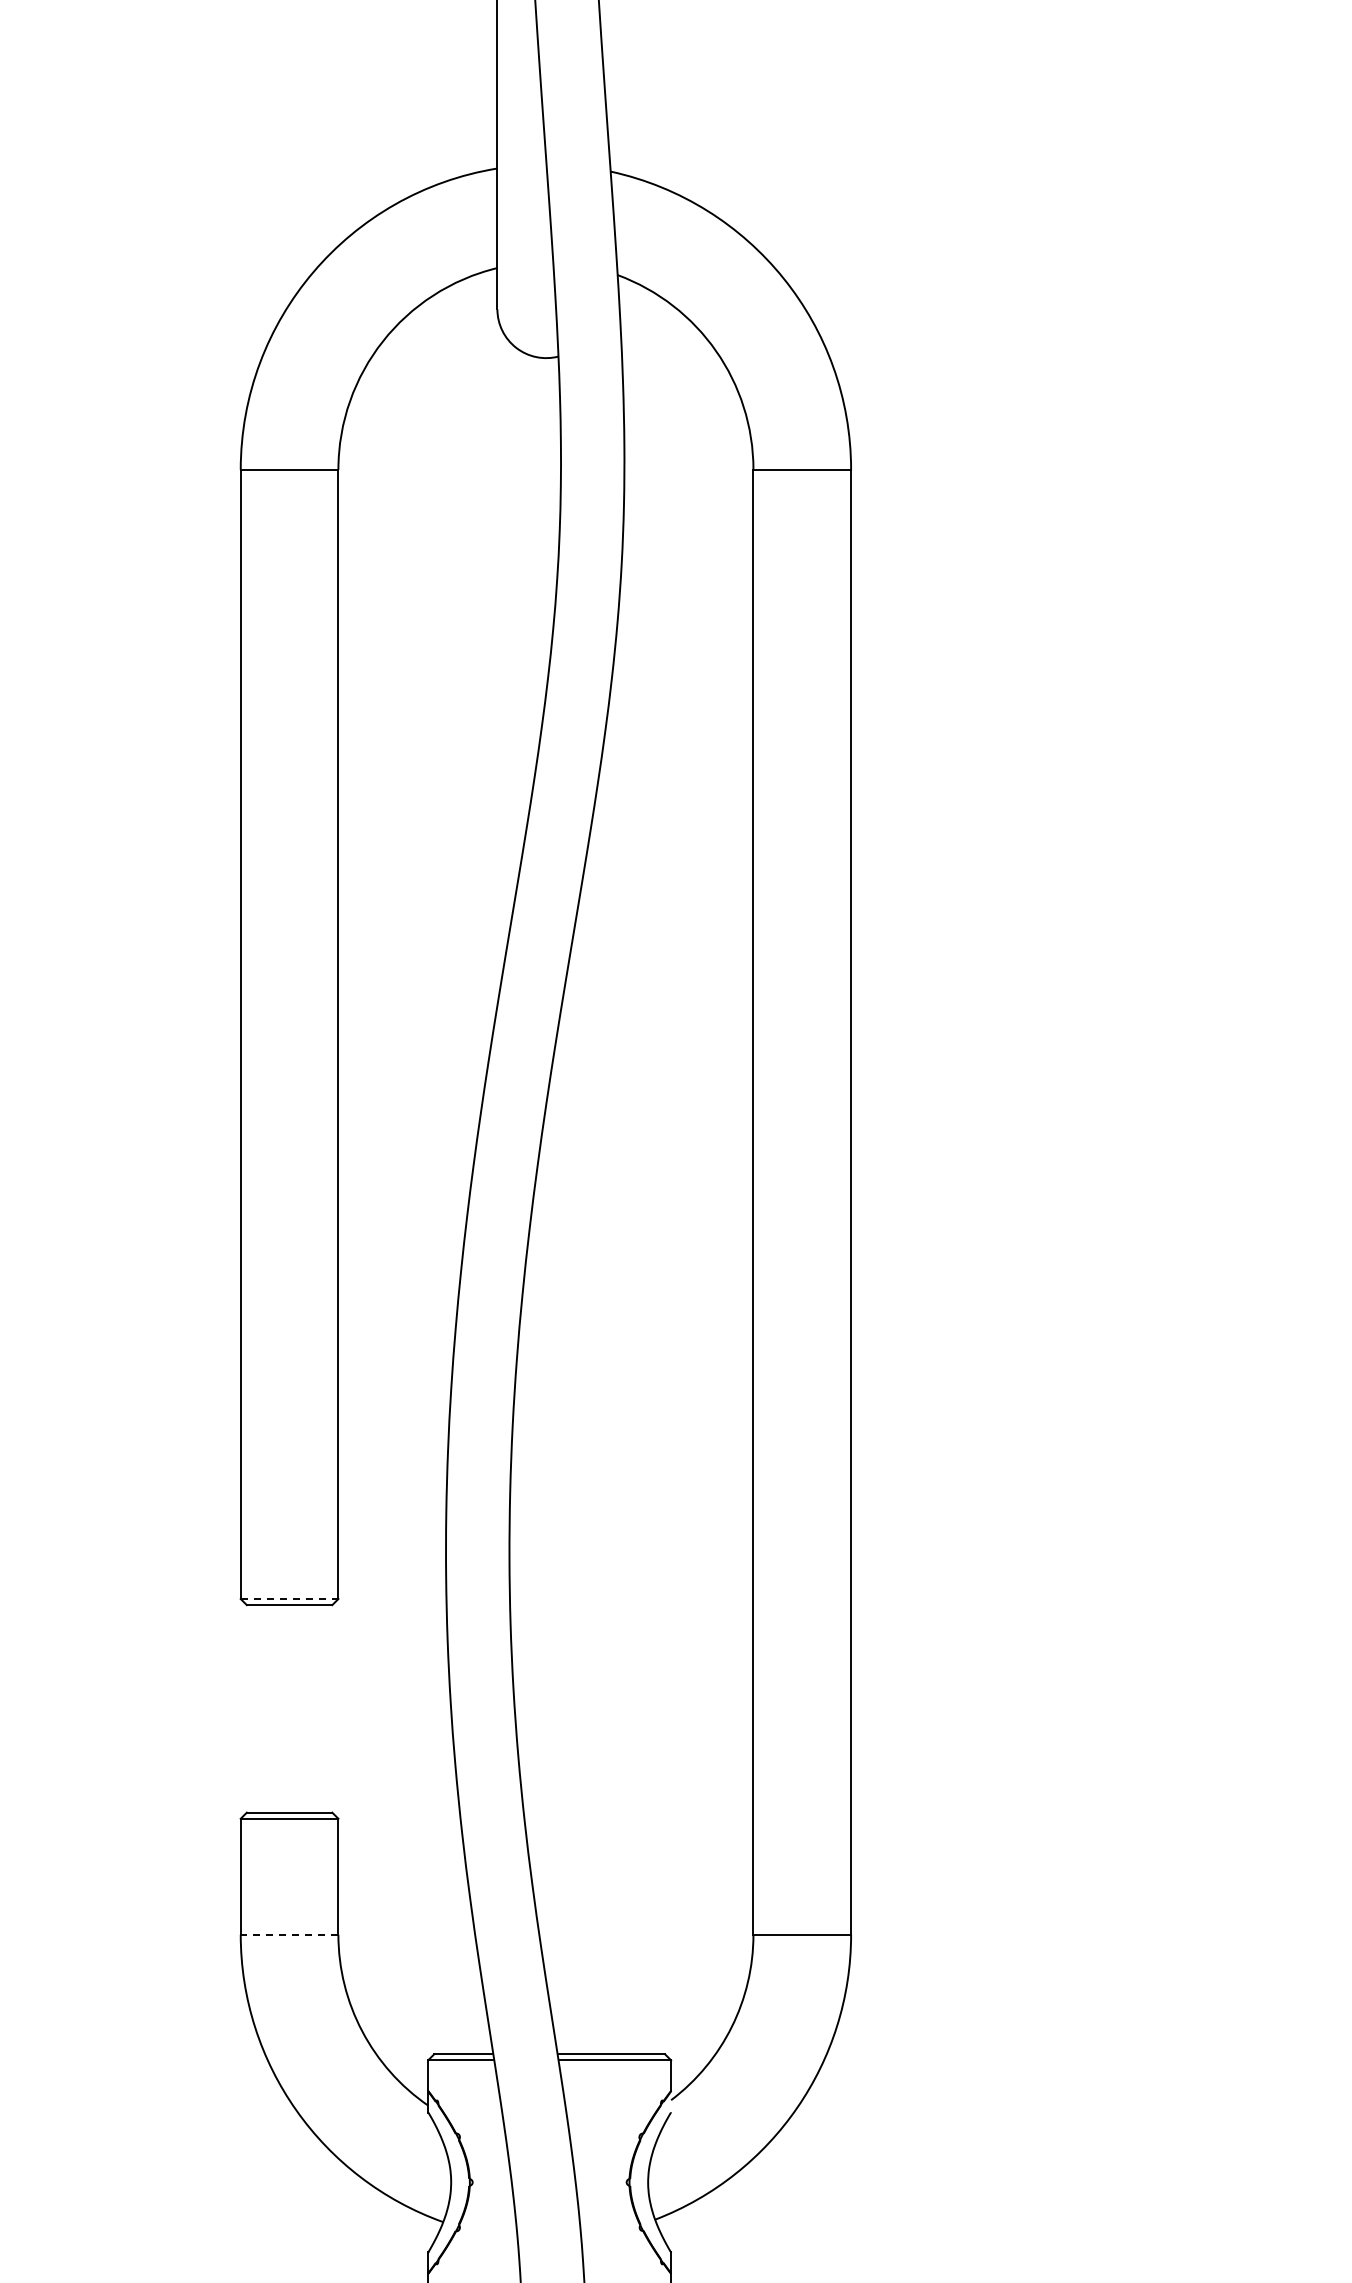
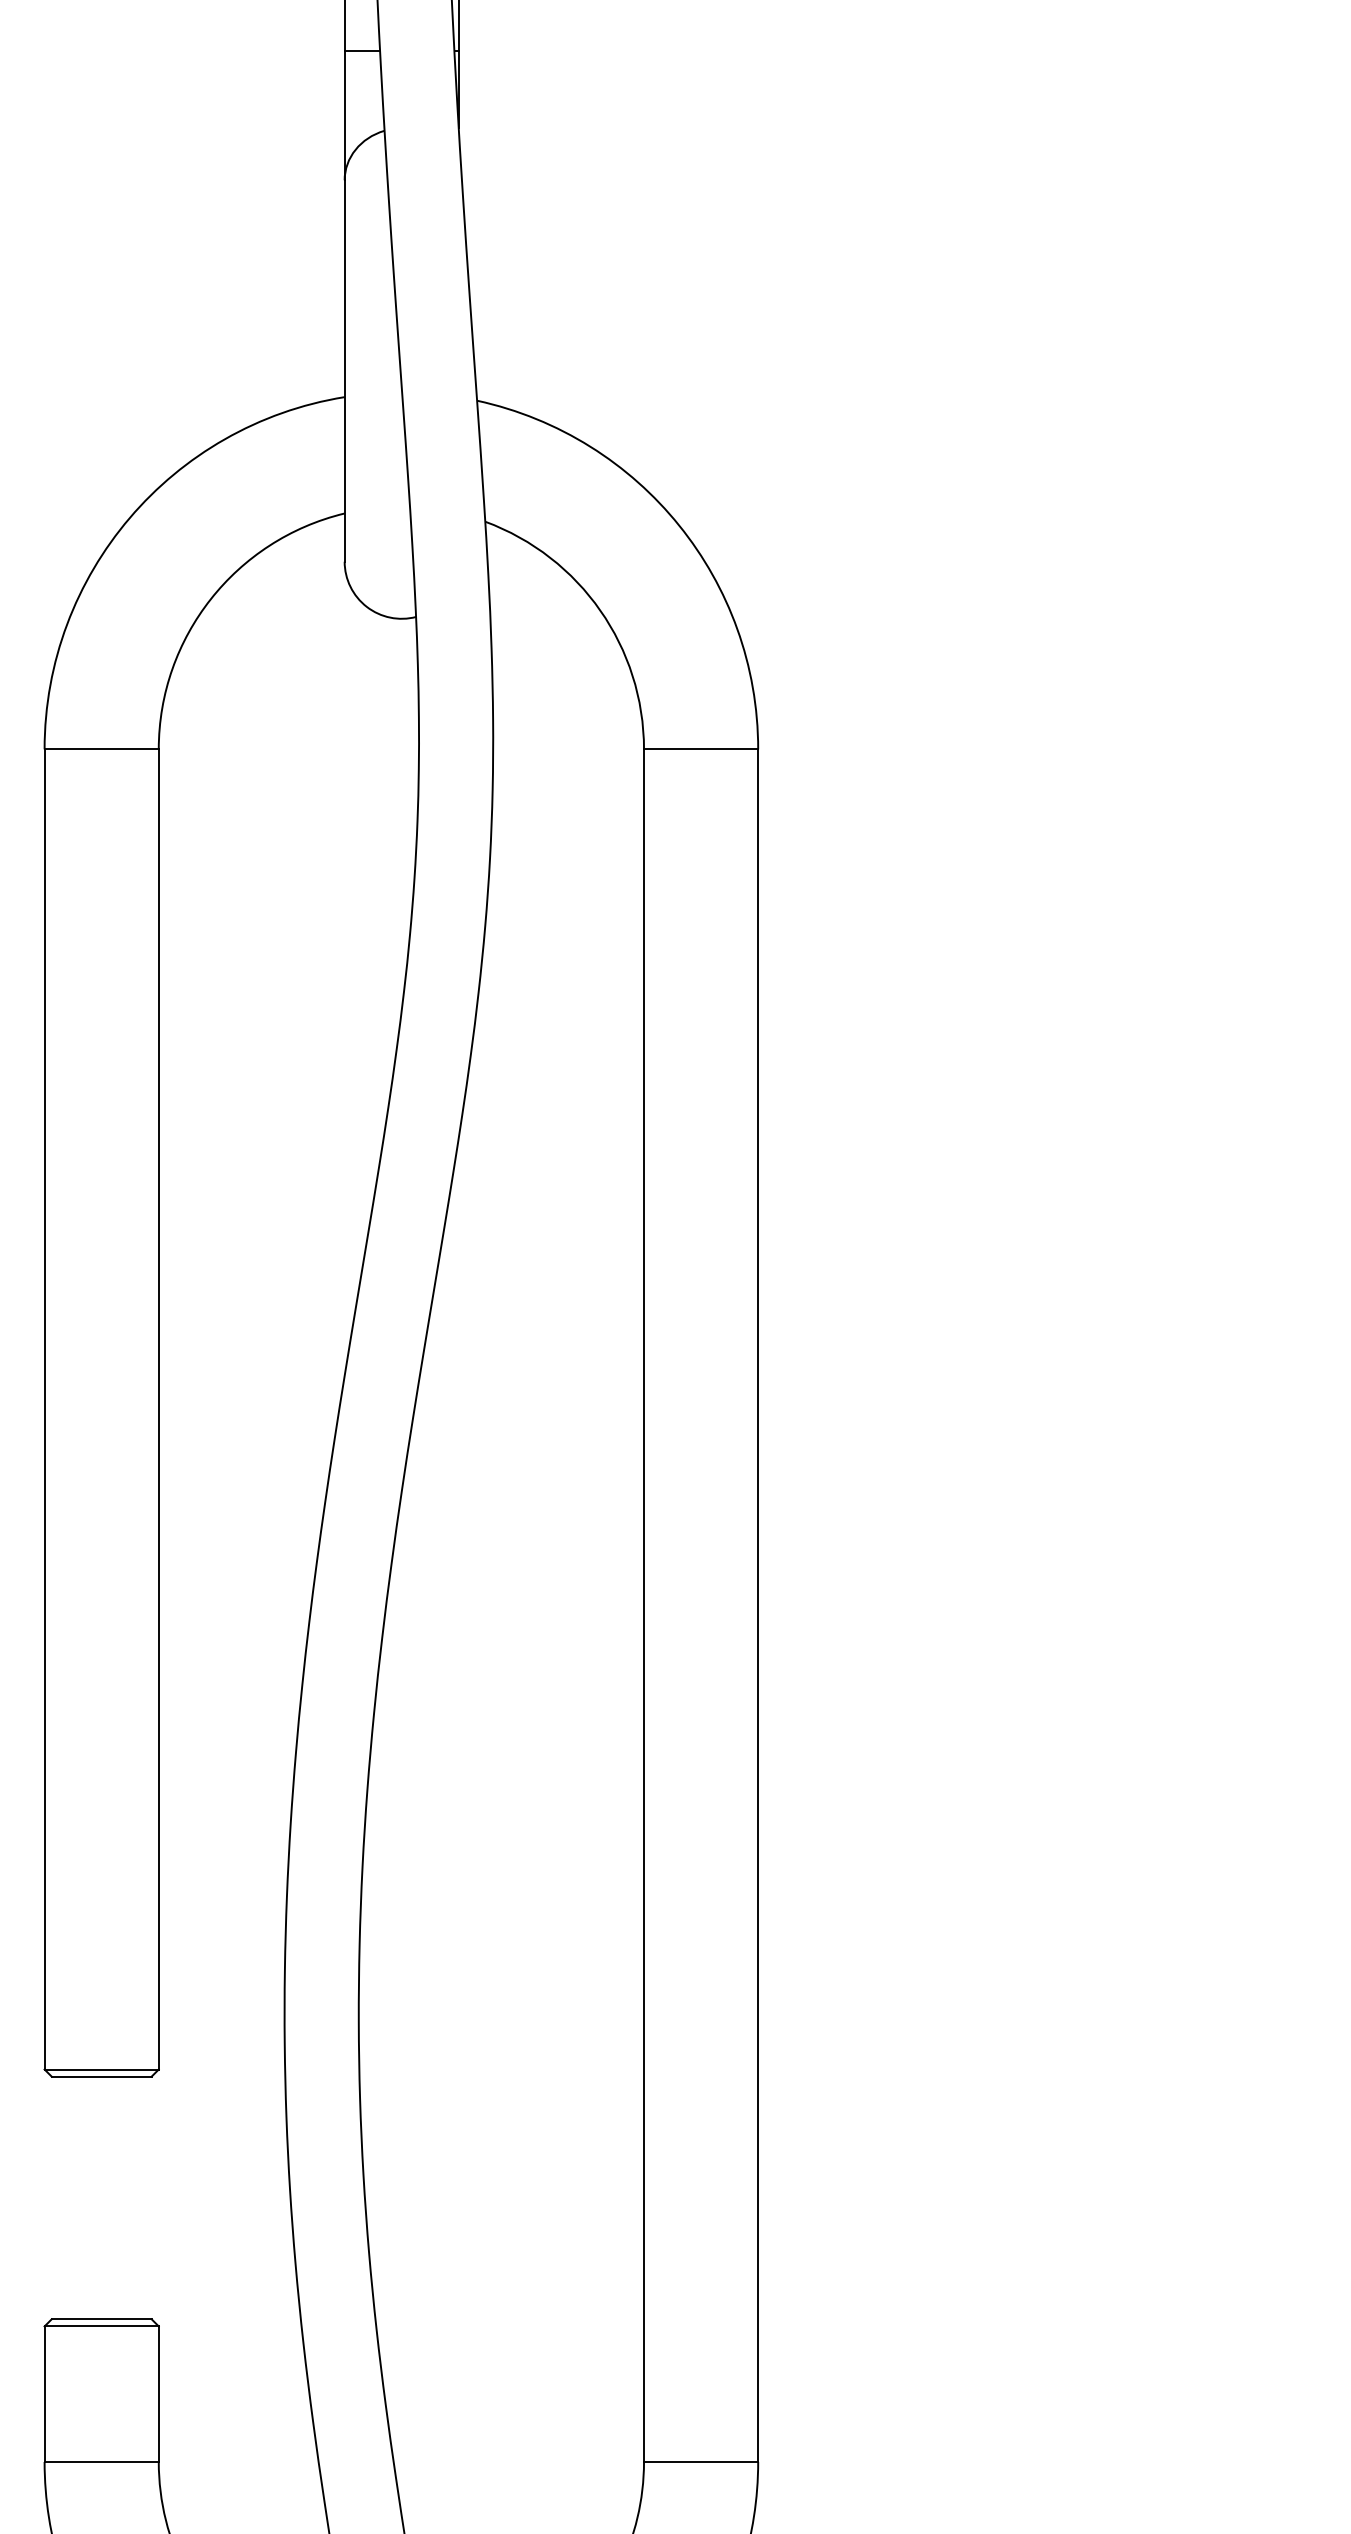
line: (289, 1599) -> (101, 2070), dashed -> solid
line: (289, 1934) -> (101, 2461), dashed -> solid

